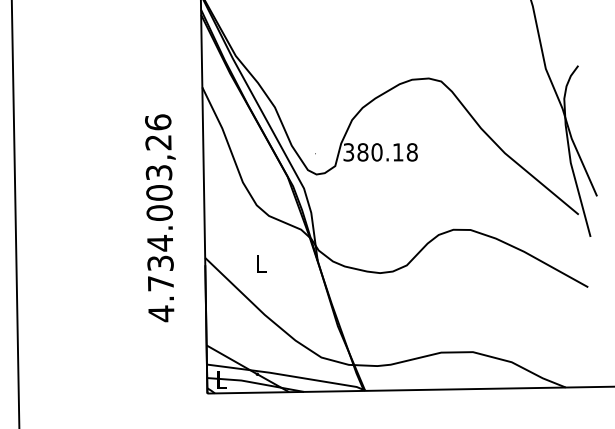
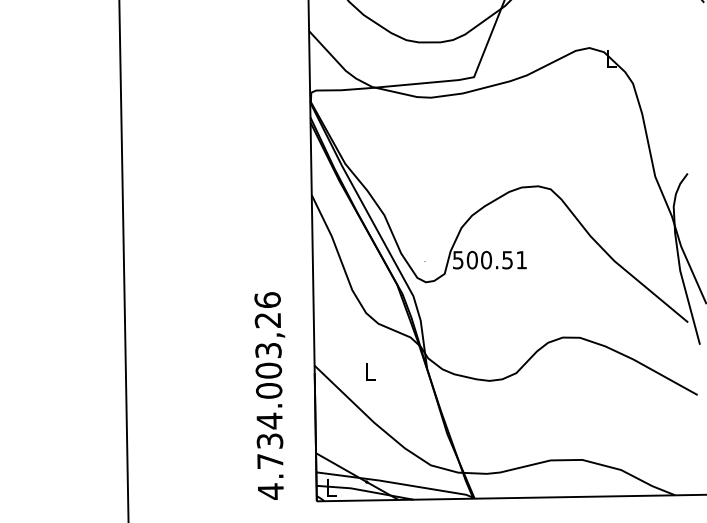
text: (381, 151) -> (490, 259), 380.18 -> 500.51
text: (160, 217) -> (269, 395), moved

